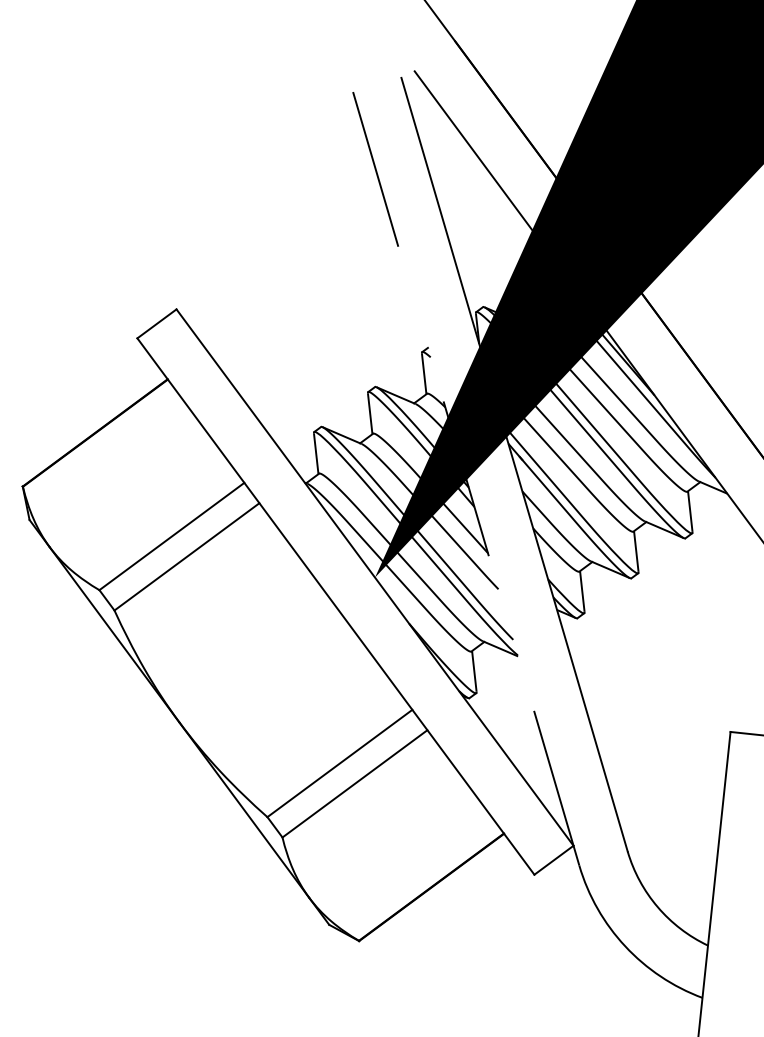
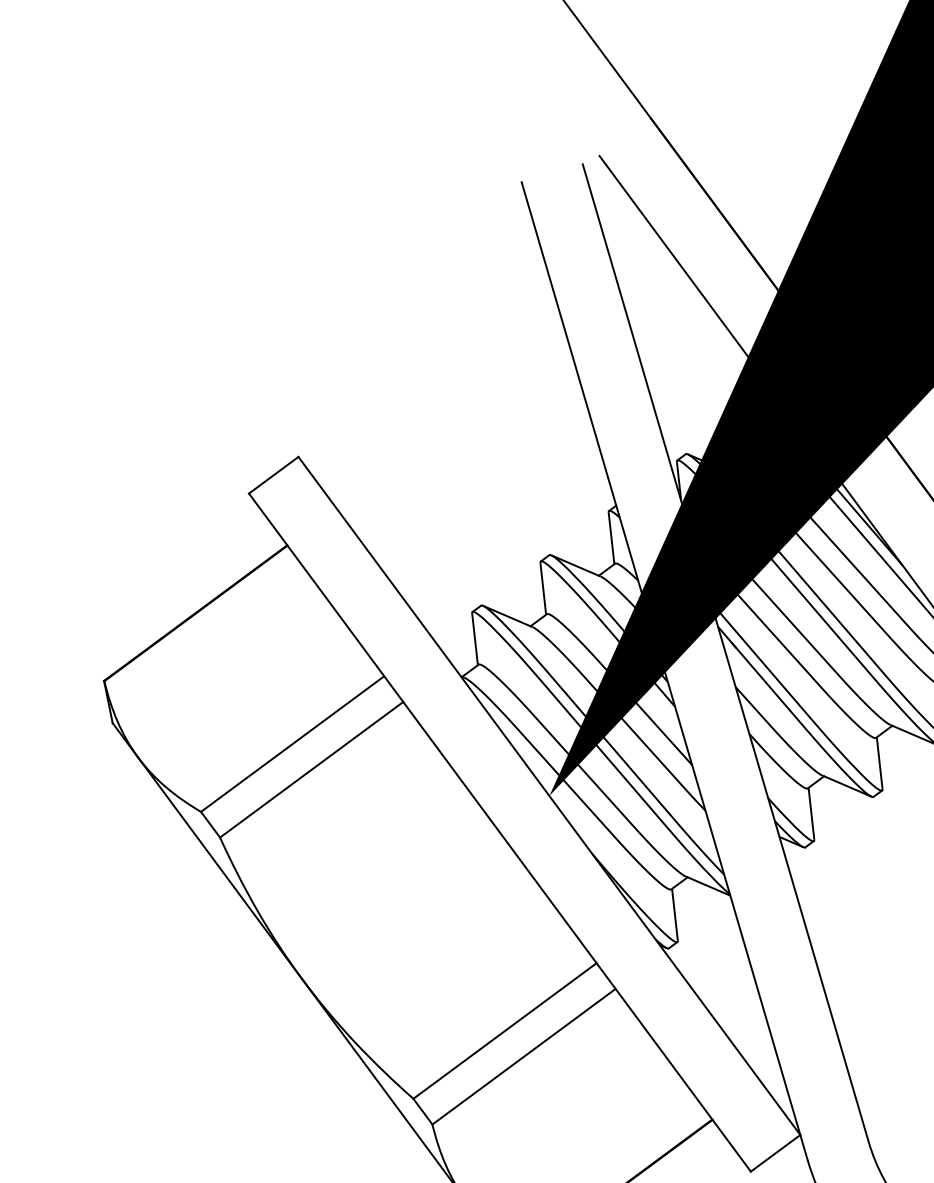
line: (466, 478) -> (665, 670), dashed -> solid

